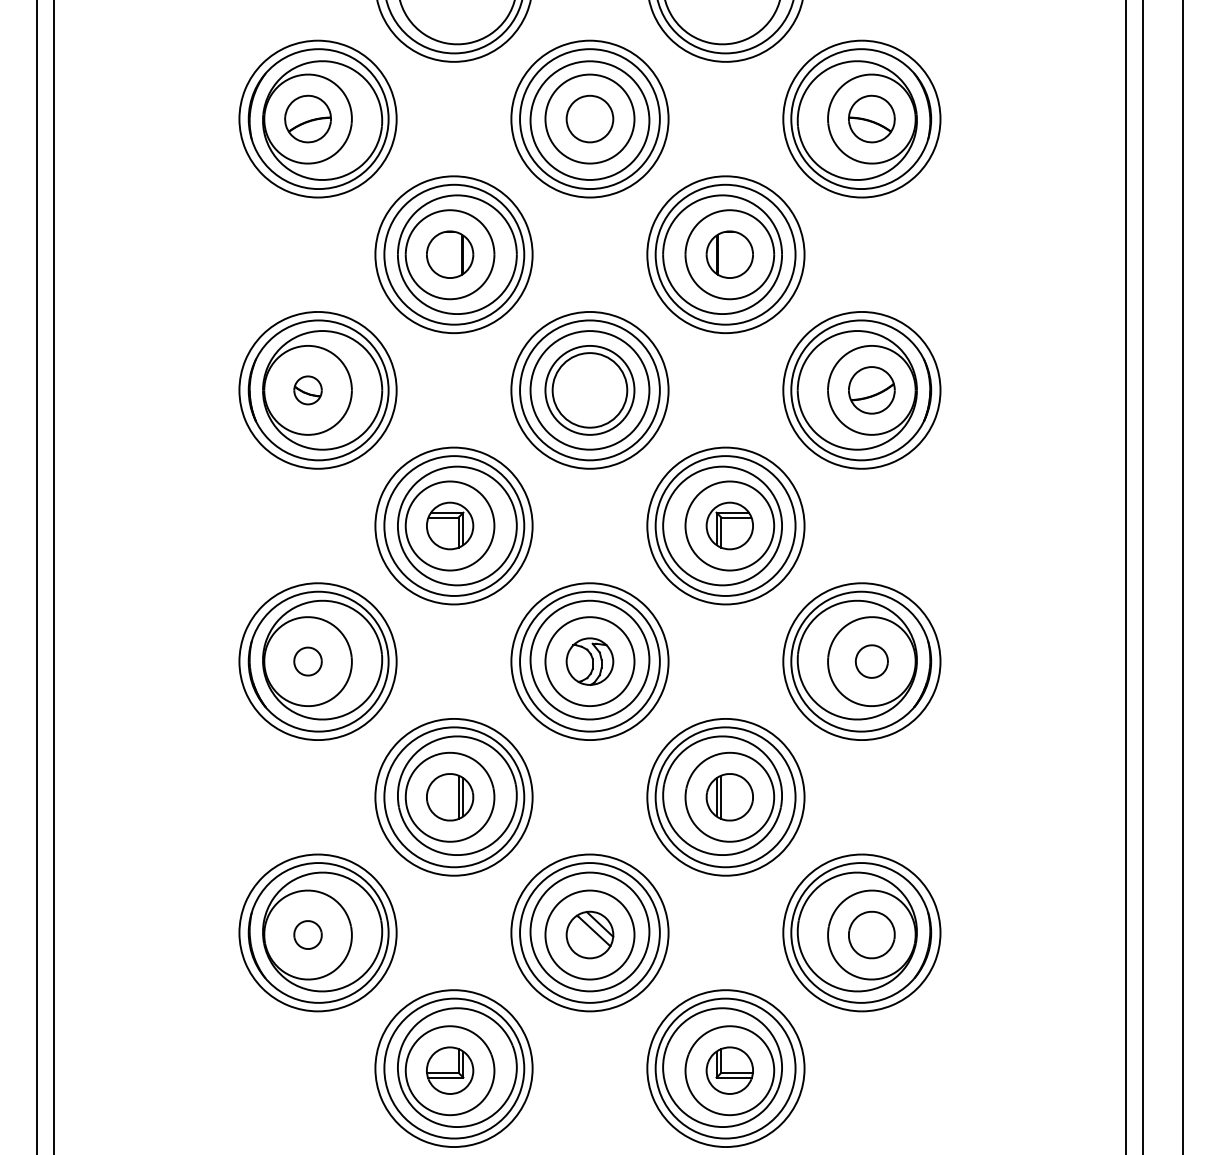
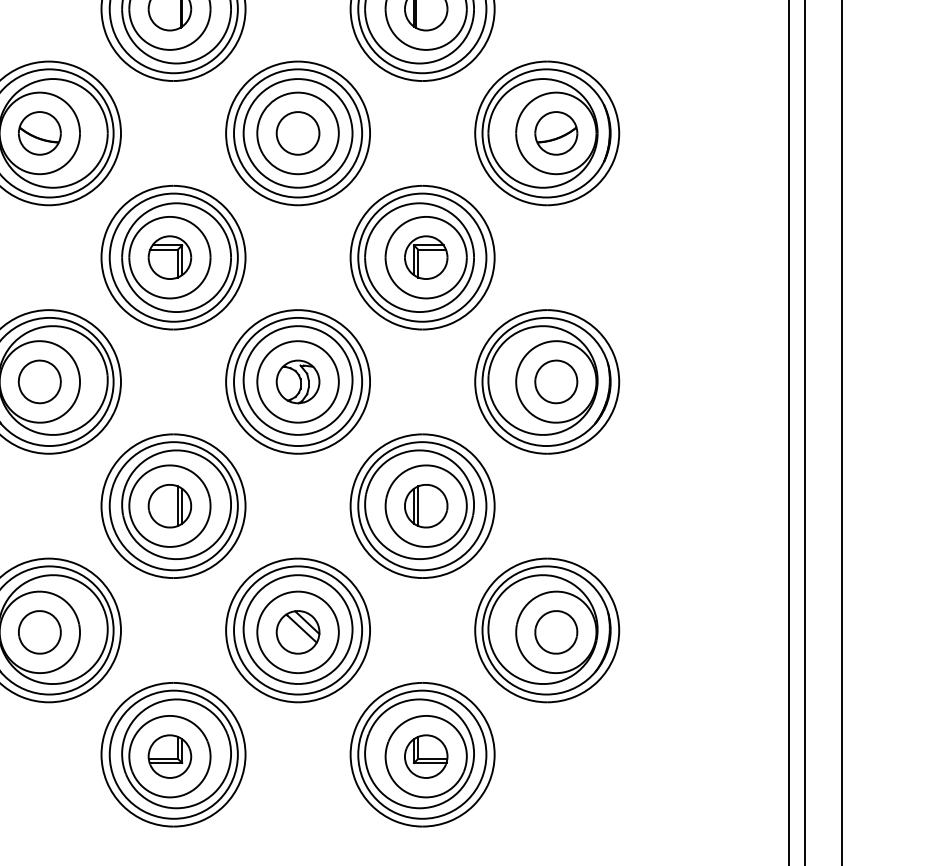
part: (307, 390) -> (39, 133), size x1.67
circle: (589, 390) -> (297, 133), size x0.62
part: (307, 661) -> (39, 381), size x1.67
part: (871, 661) -> (555, 381), size x1.43
part: (307, 934) -> (39, 631), size x1.67

